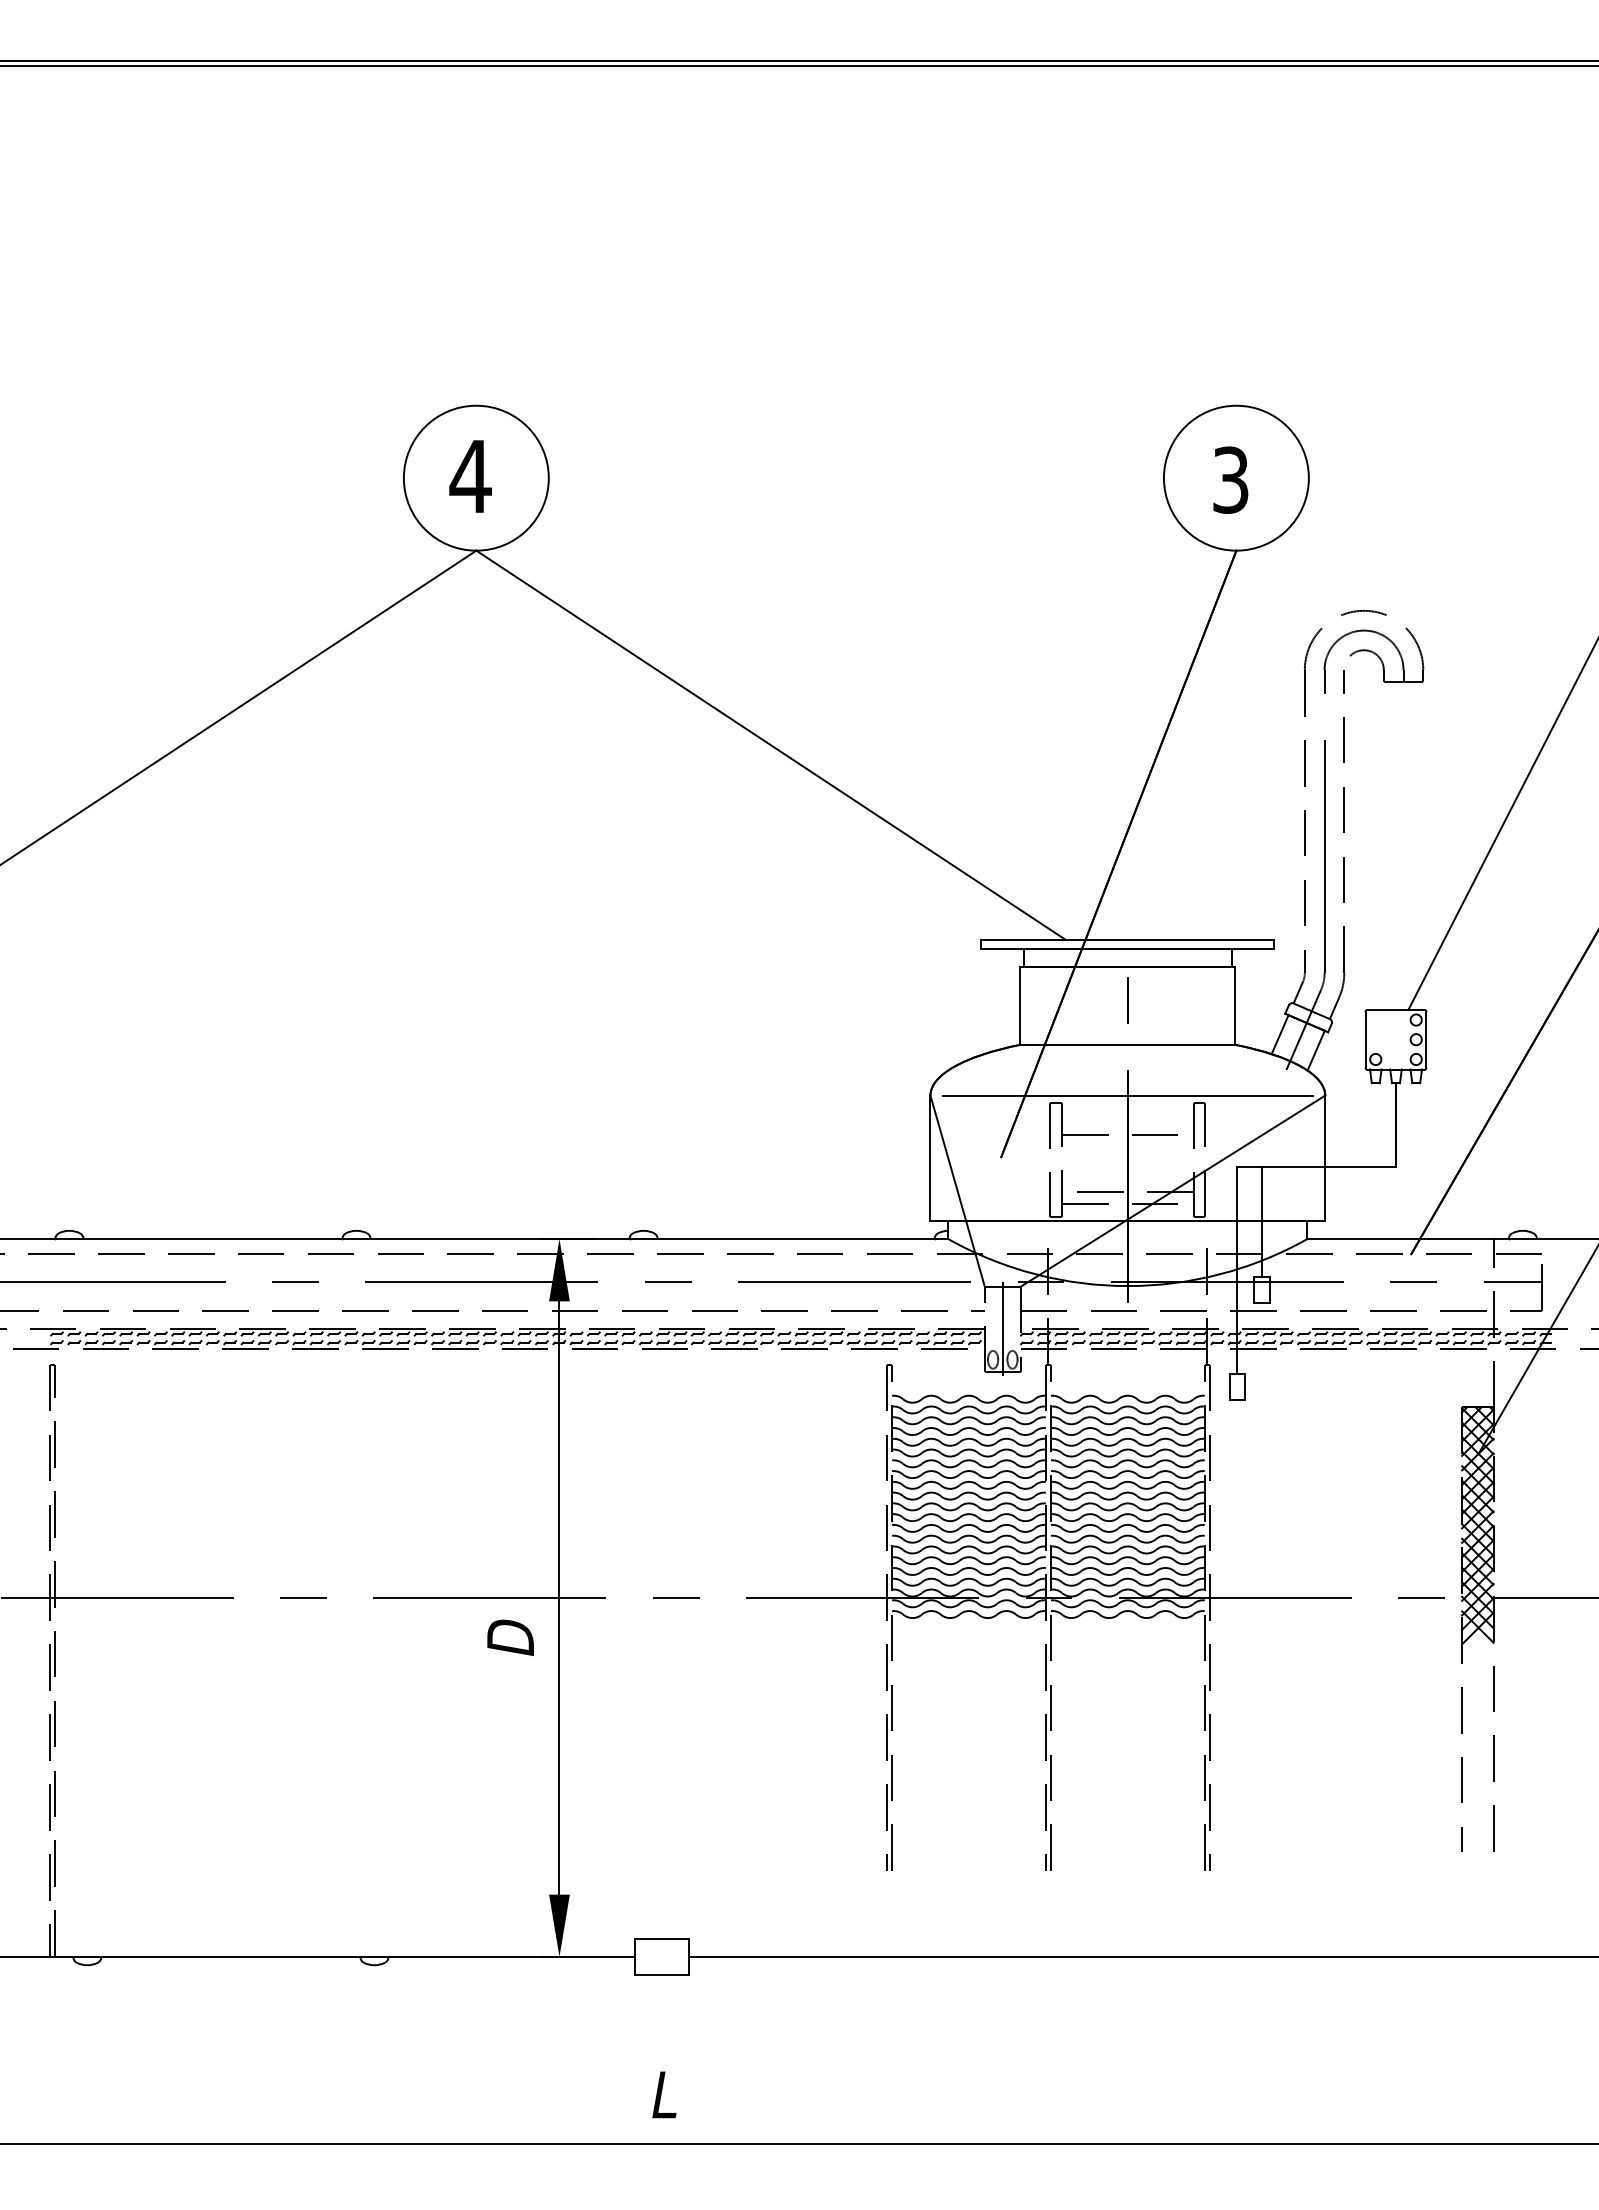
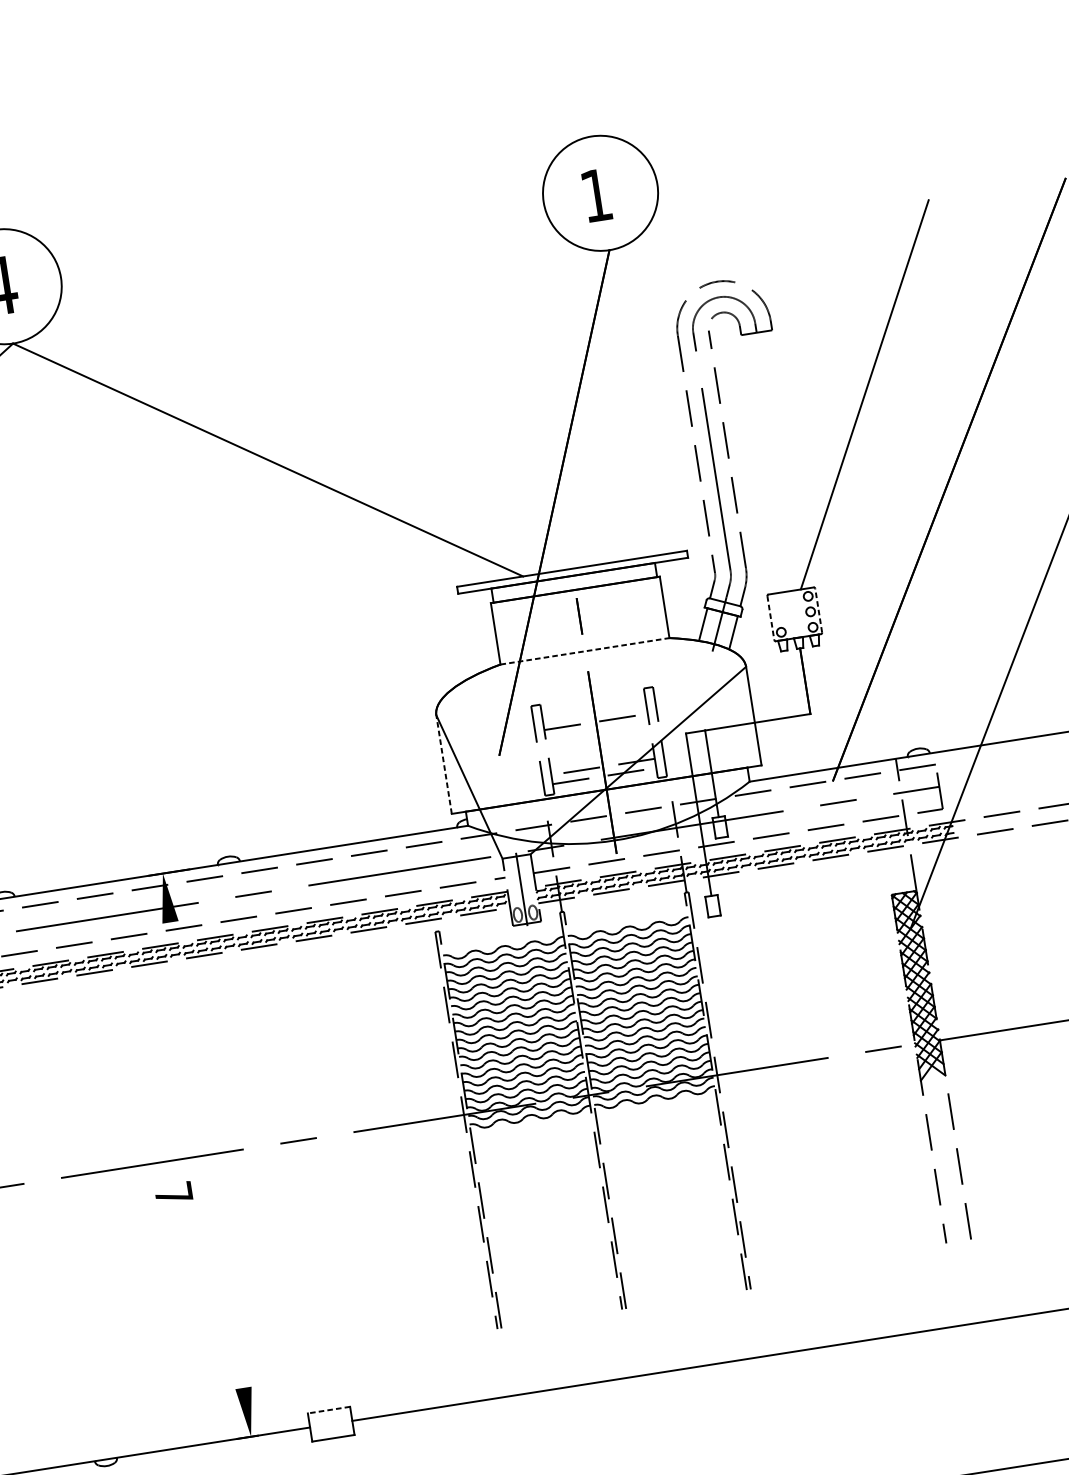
text: (1230, 479) -> (596, 195), 3 -> 1
line: (1426, 1039) -> (818, 610), solid -> dashed
line: (1365, 1040) -> (770, 618), solid -> dashed
line: (1127, 1044) -> (584, 651), solid -> dashed
line: (1127, 1095) -> (590, 691), removed
line: (930, 1158) -> (444, 764), solid -> dashed
line: (559, 1597) -> (206, 1154), removed
text: (510, 1637) -> (173, 1192), D -> L
line: (661, 1938) -> (328, 1409), solid -> dashed

